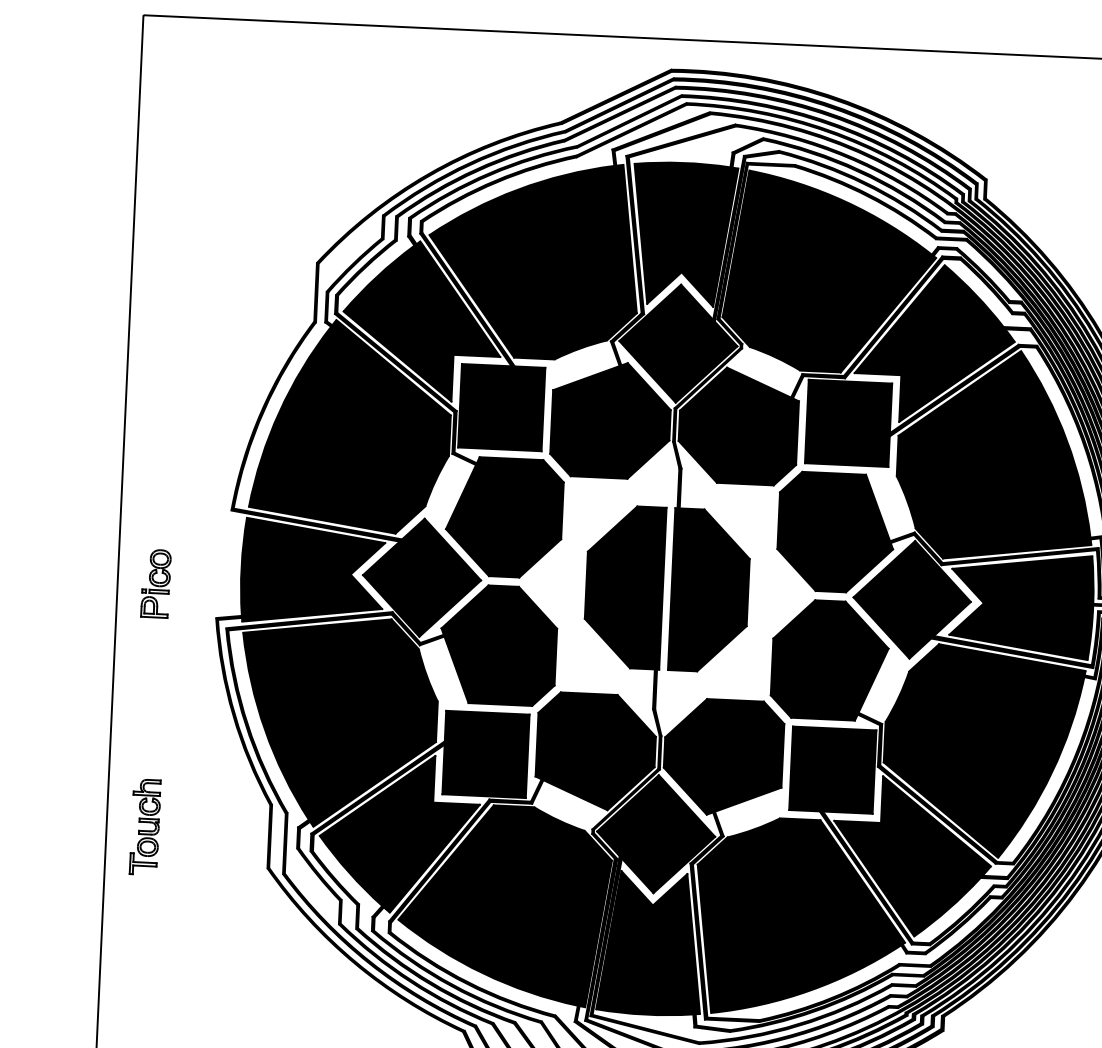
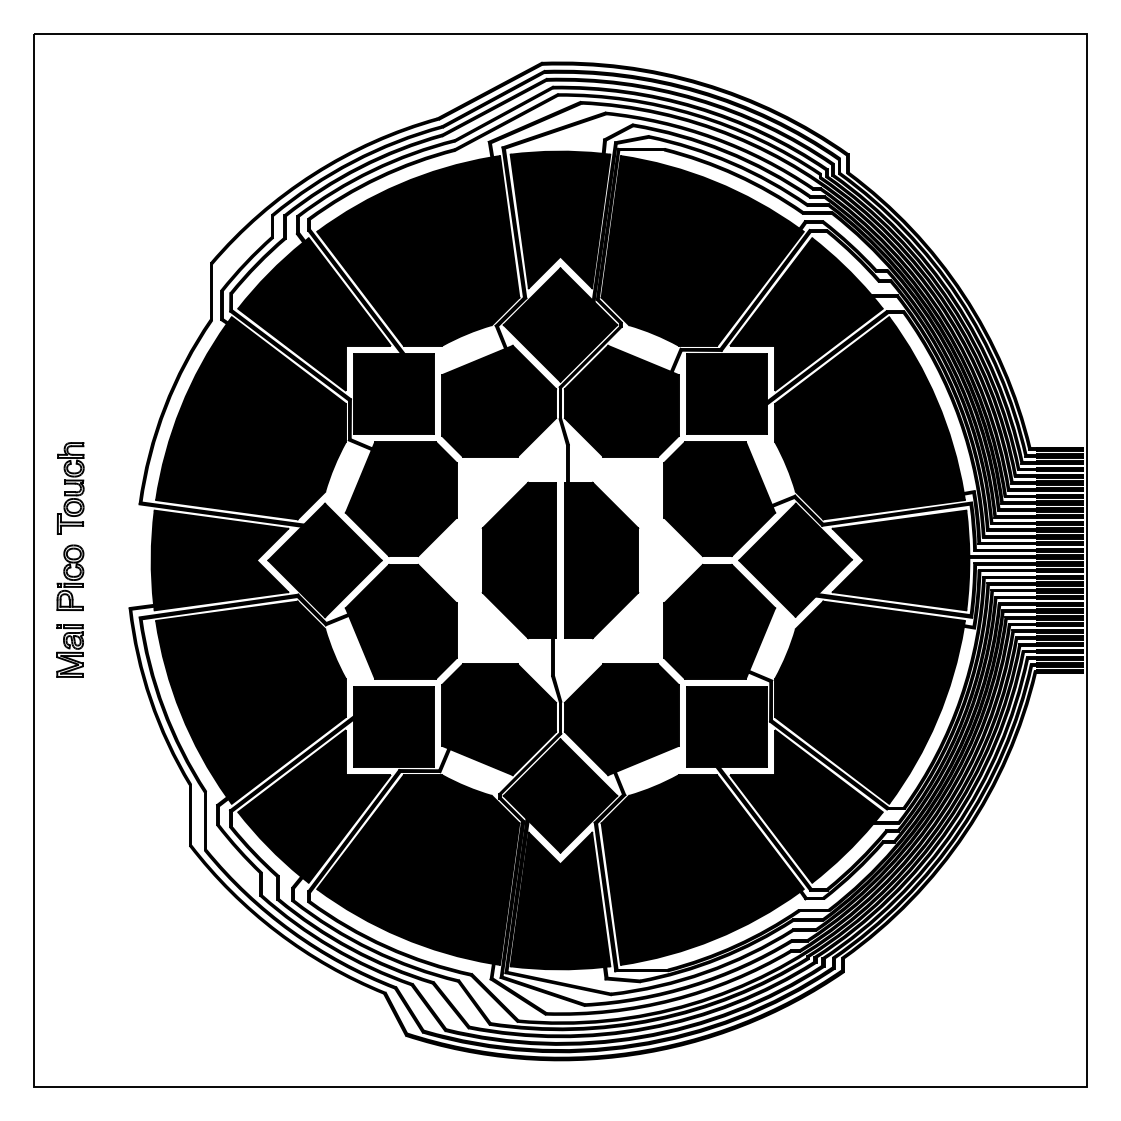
part: (151, 659) -> (69, 650), added
part: (145, 827) -> (70, 488), moved

